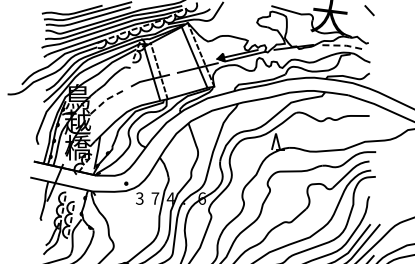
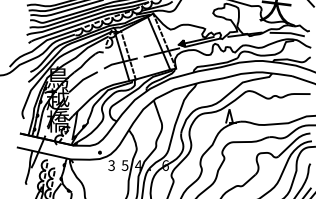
line: (343, 45) -> (287, 33), dashed -> solid
line: (106, 99) -> (82, 79), dashed -> solid
text: (155, 198) -> (125, 165), 7 -> 5

